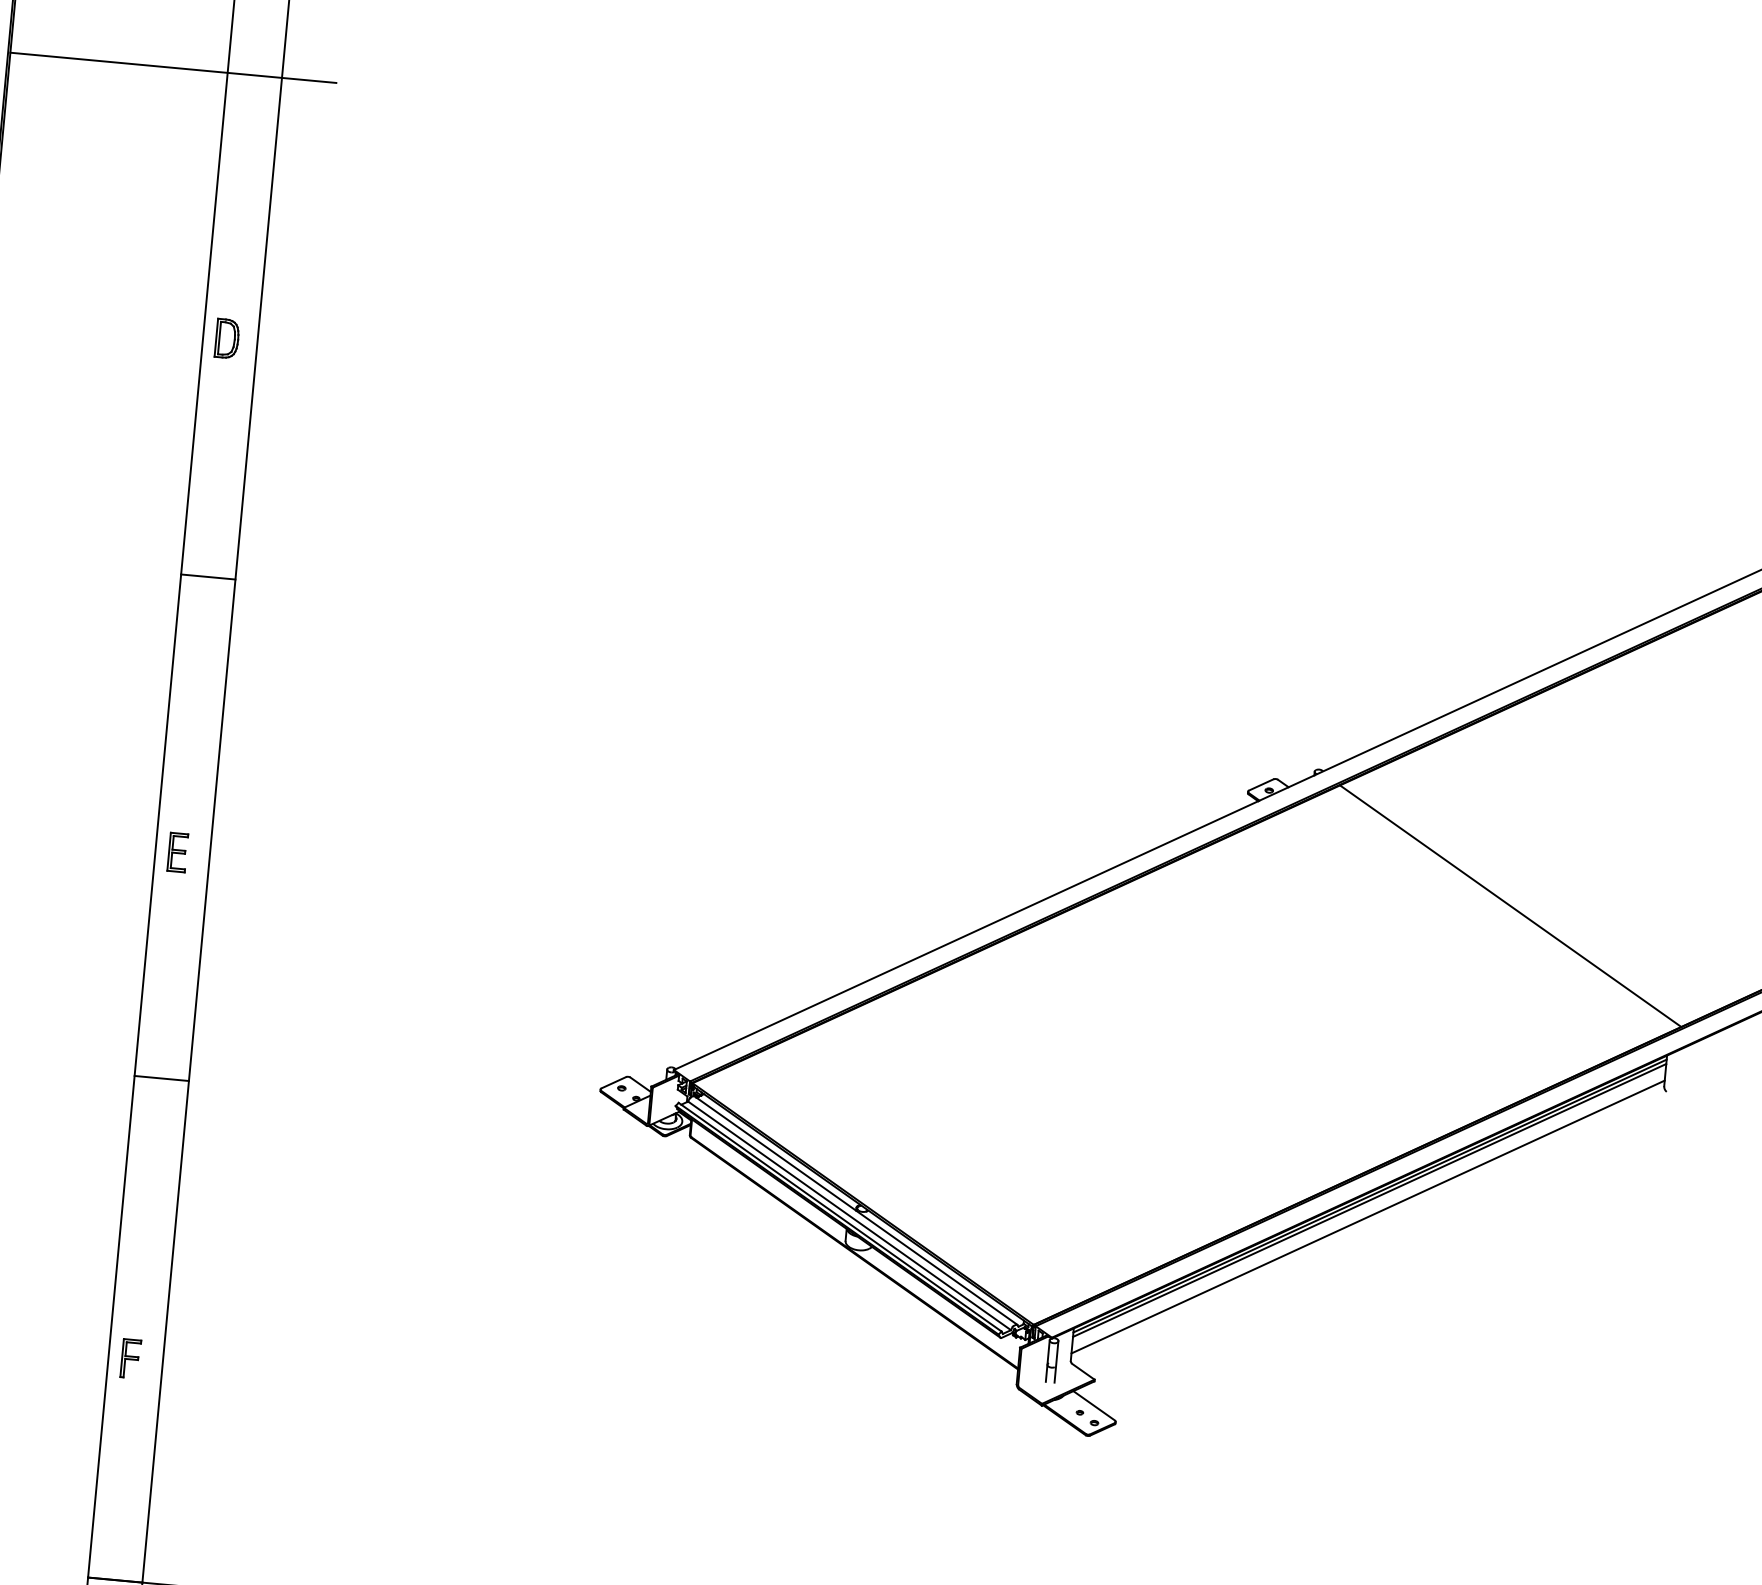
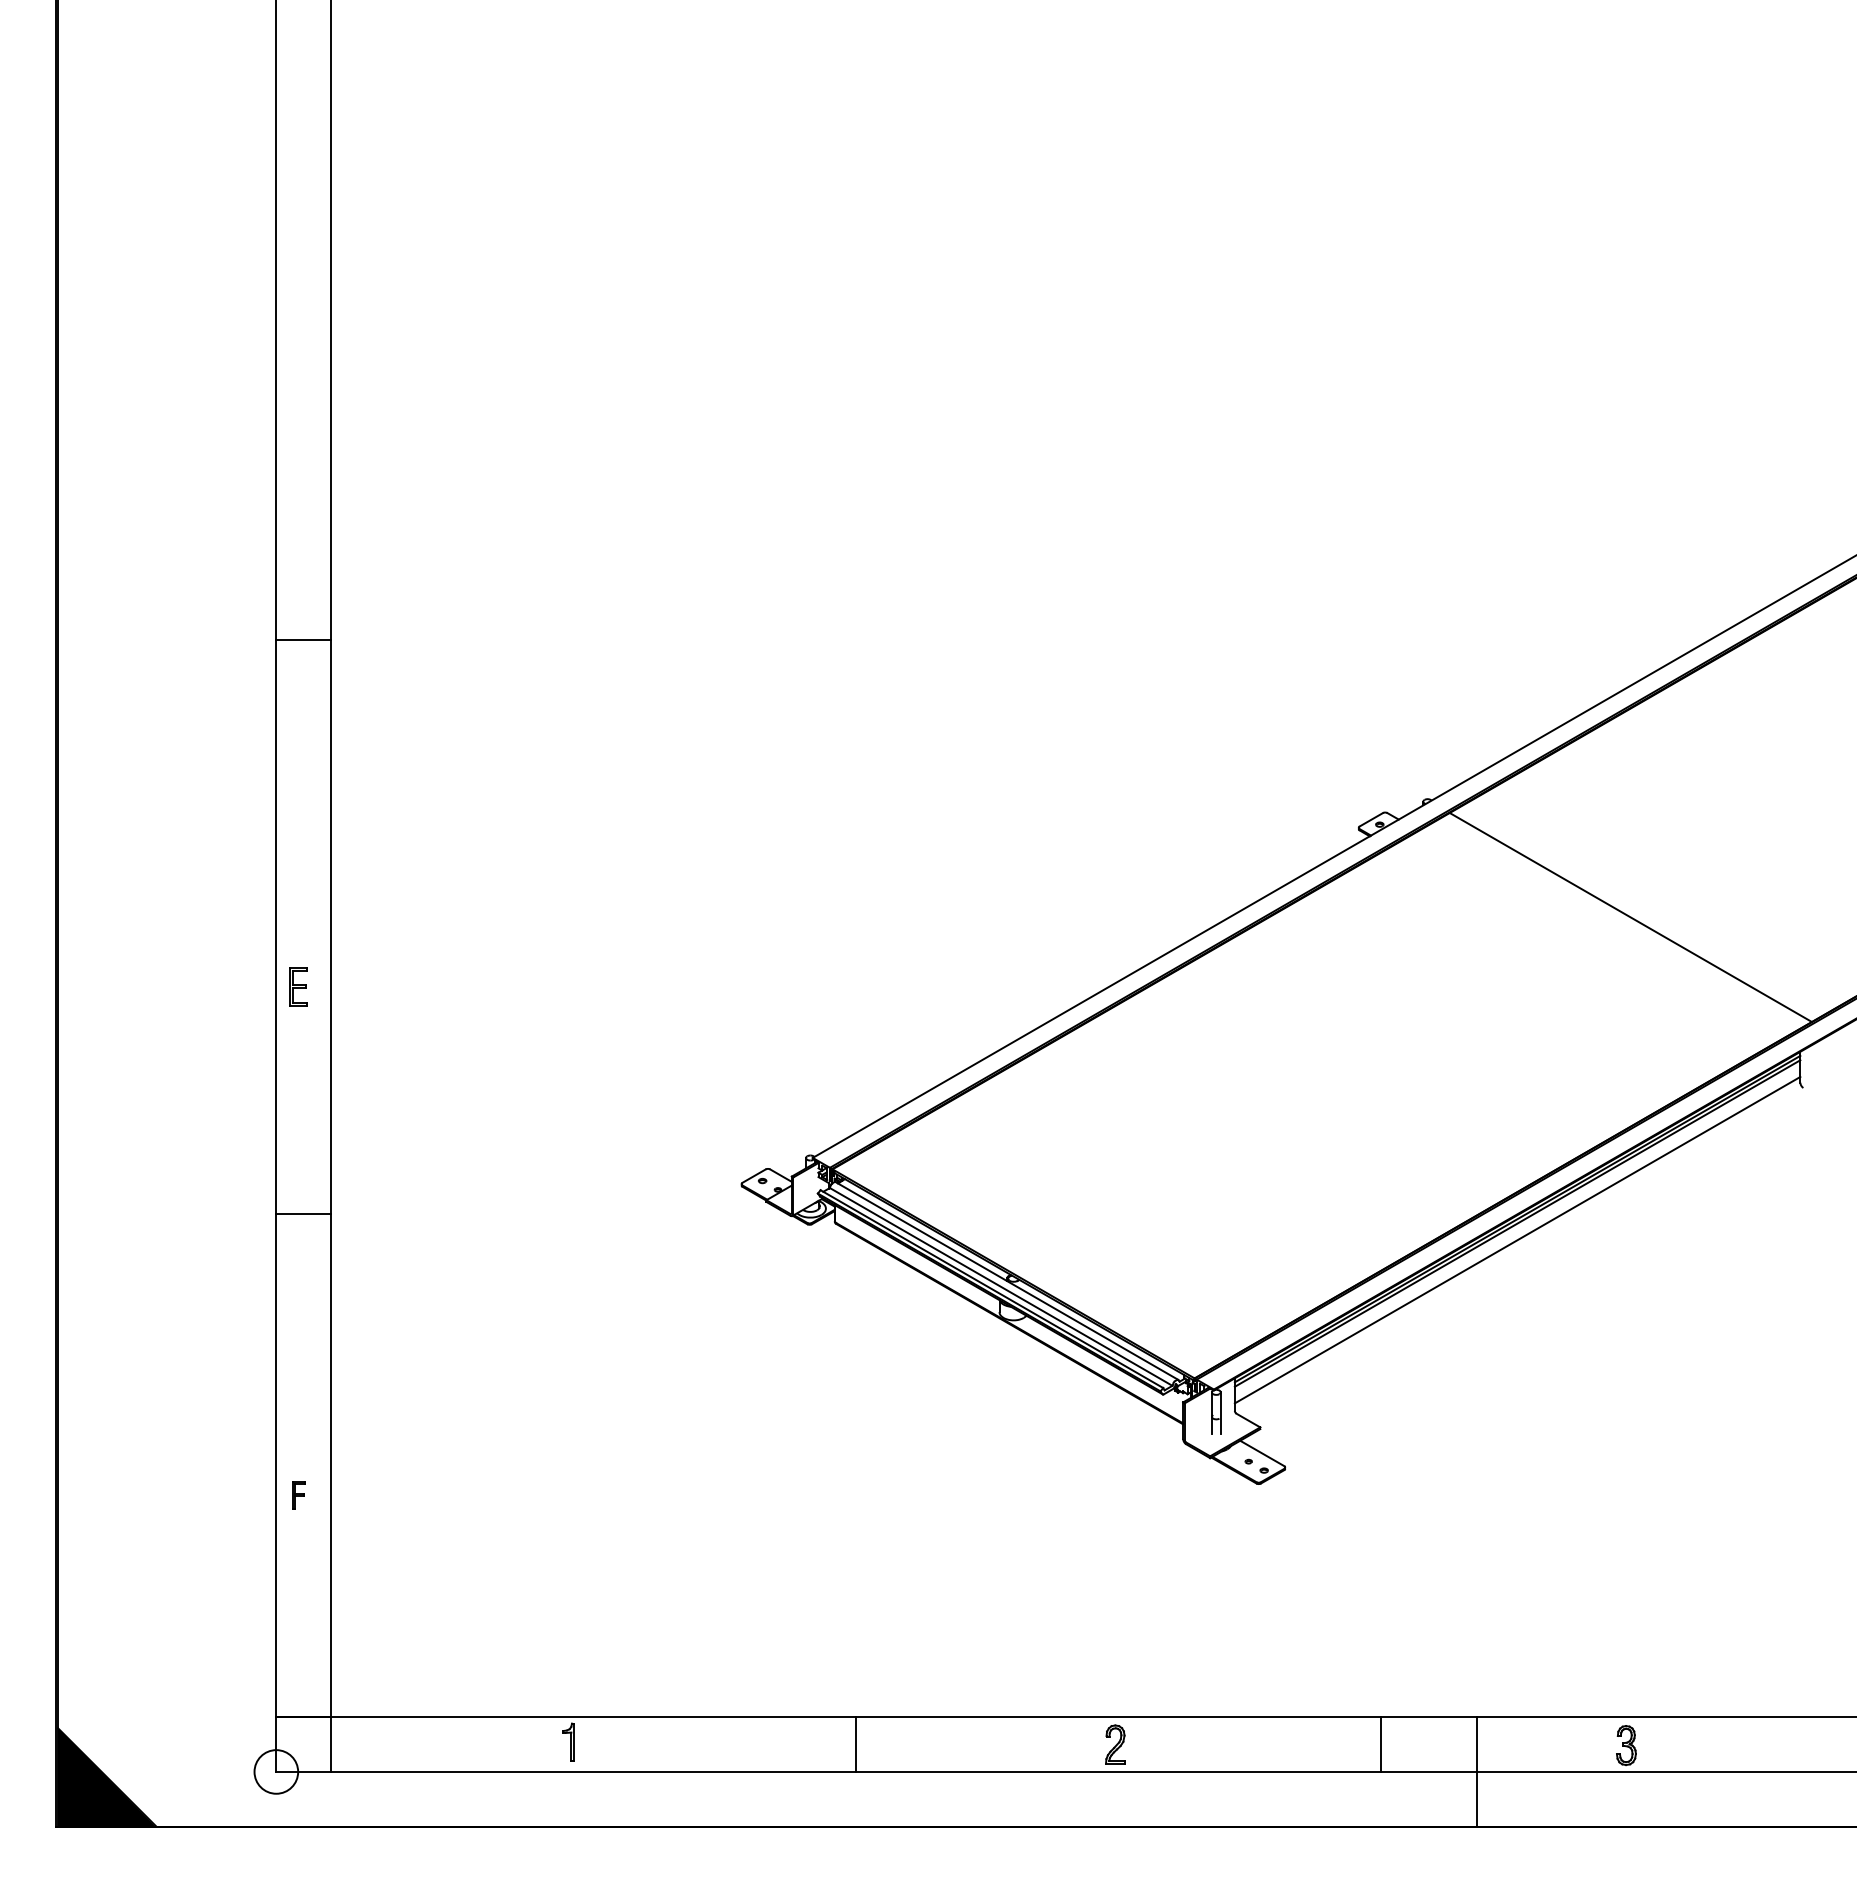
line: (173, 68) -> (221, 206), removed
part: (227, 338) -> (300, 470), removed
line: (208, 577) -> (303, 640), moved
part: (130, 1358) -> (298, 1495), size x0.7

